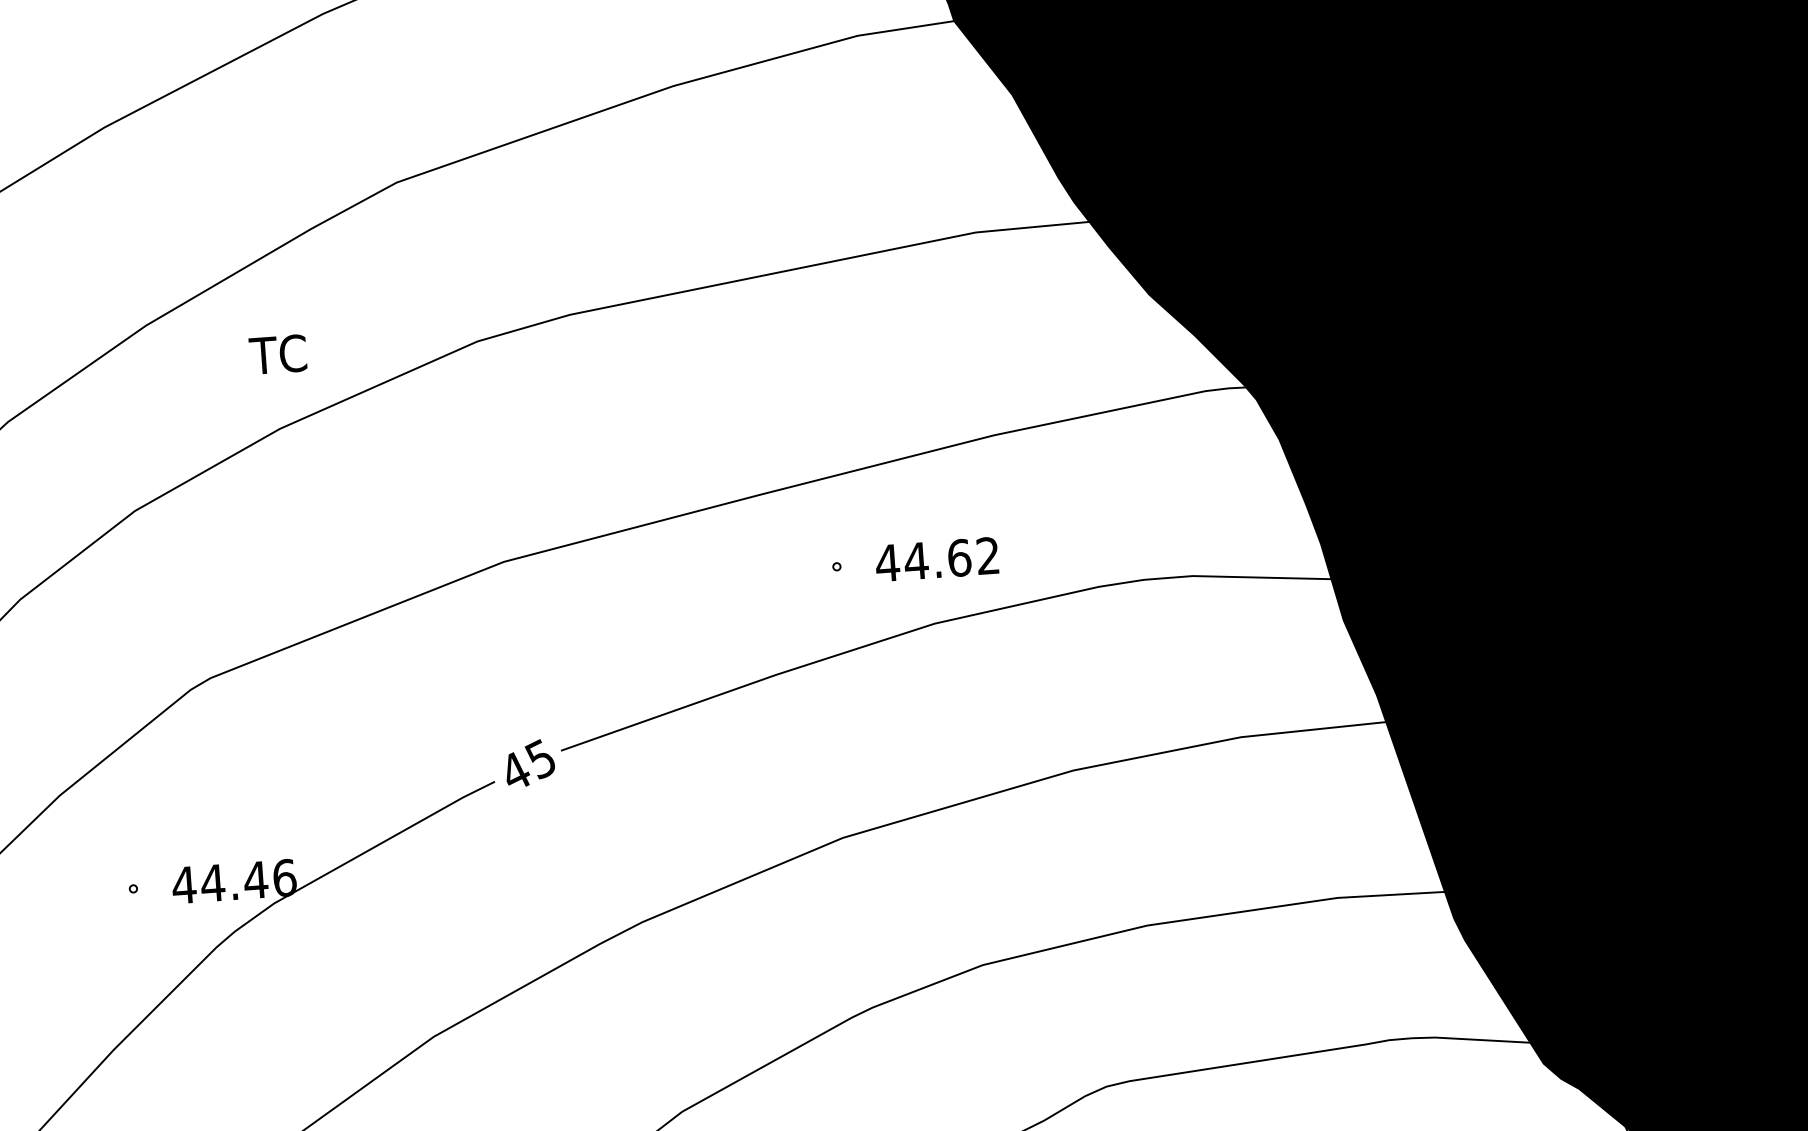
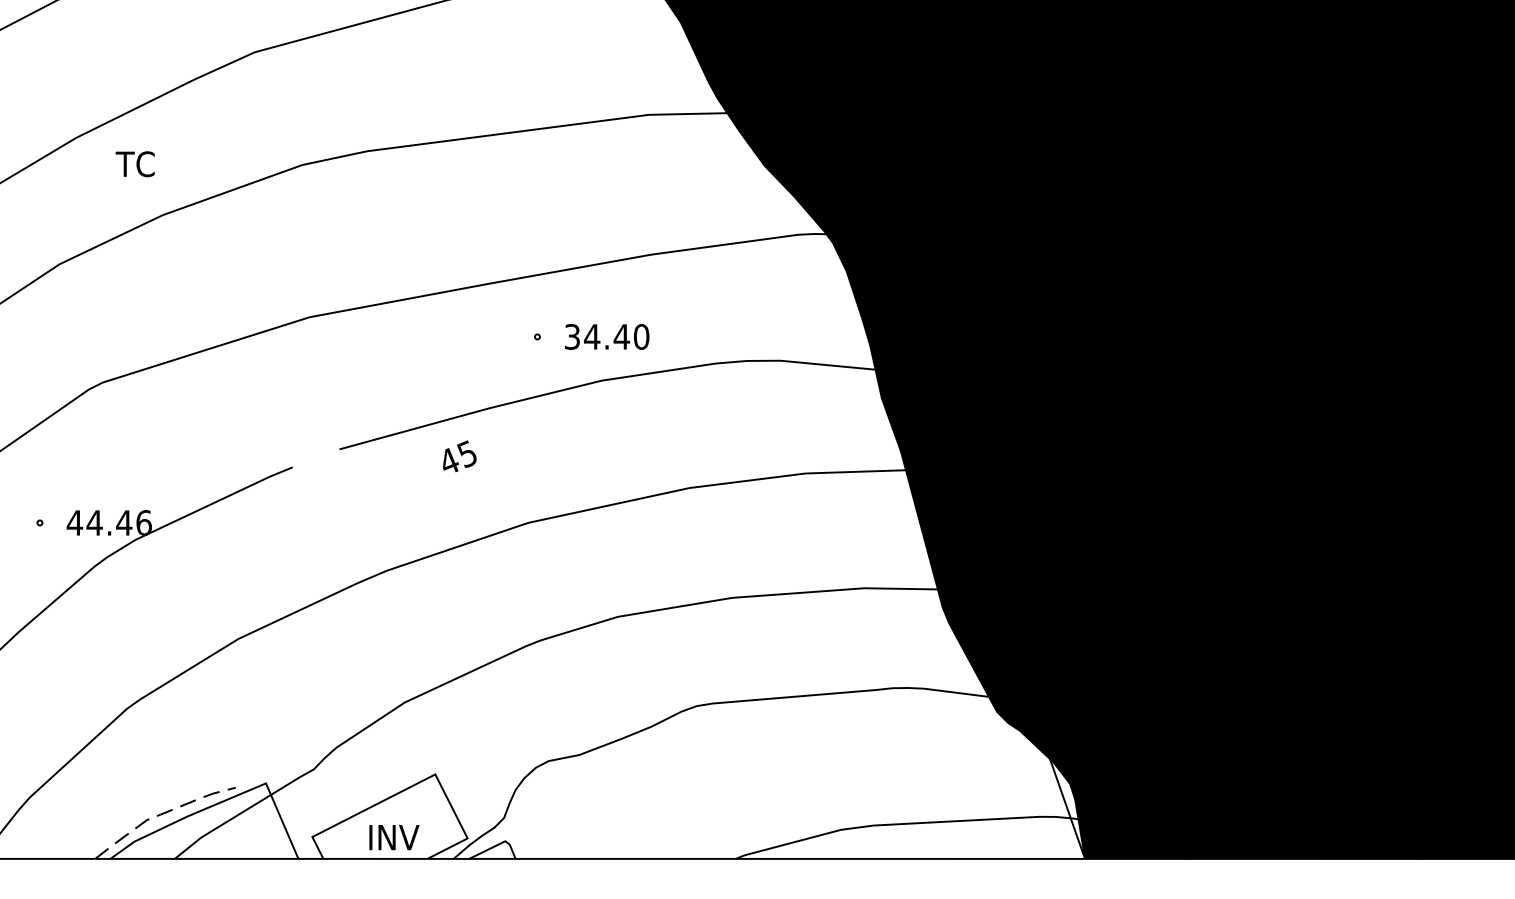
text: (277, 355) -> (134, 164), moved
text: (937, 558) -> (606, 336), 44.62 -> 34.40
text: (529, 763) -> (459, 456), moved

